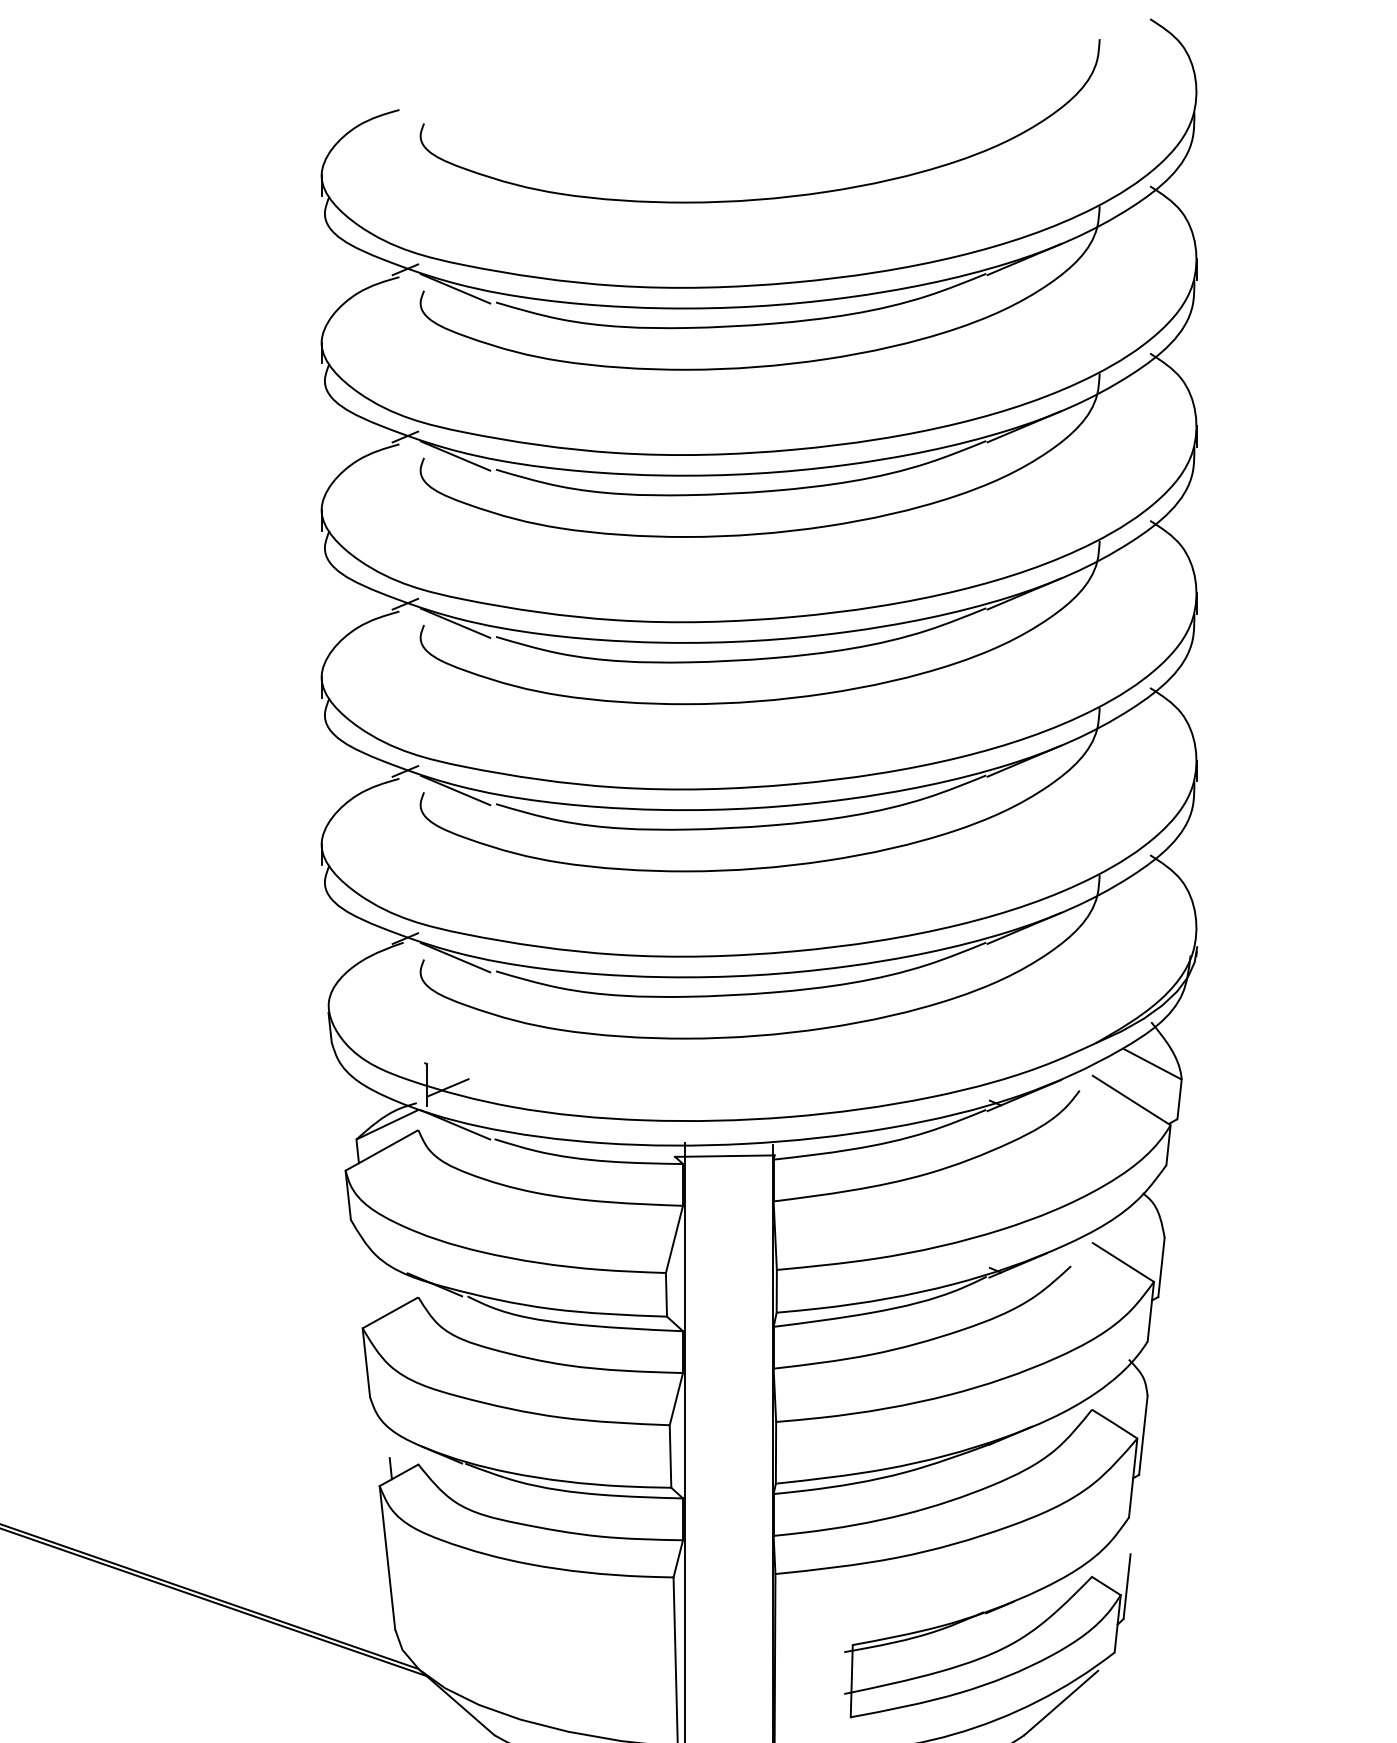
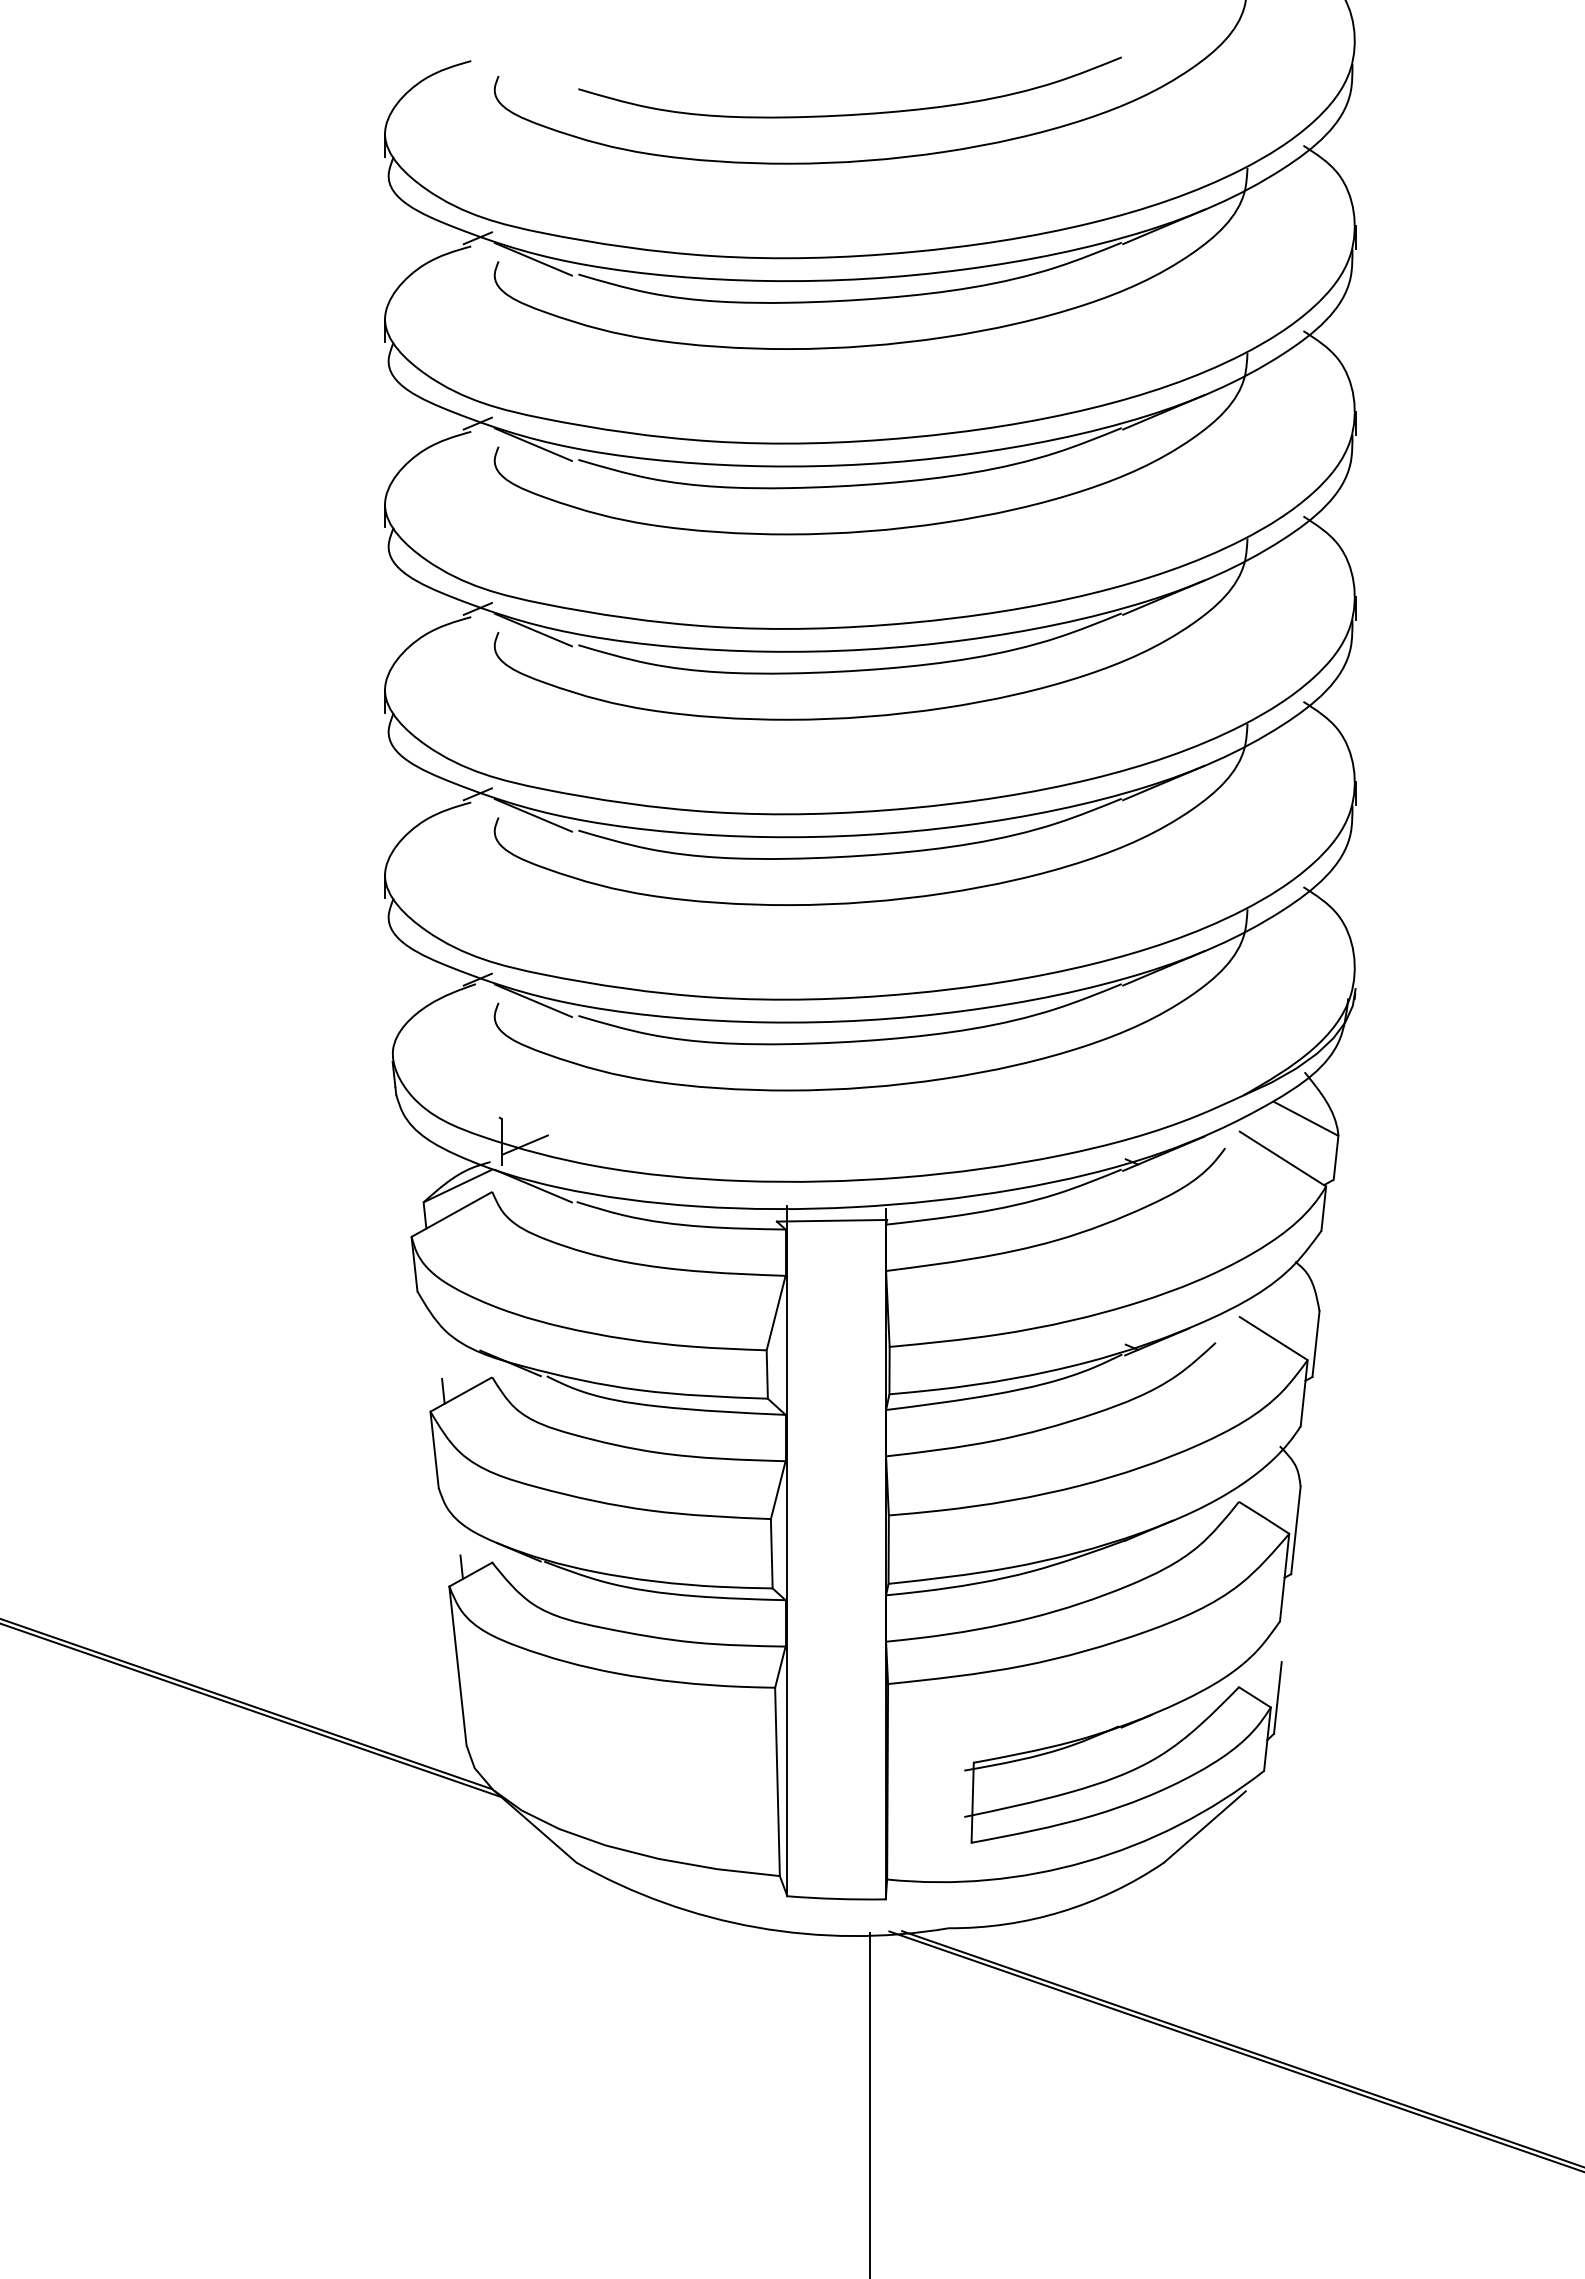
curve: (745, 157) -> (854, 113), added
line: (374, 1309) -> (443, 1390), added

